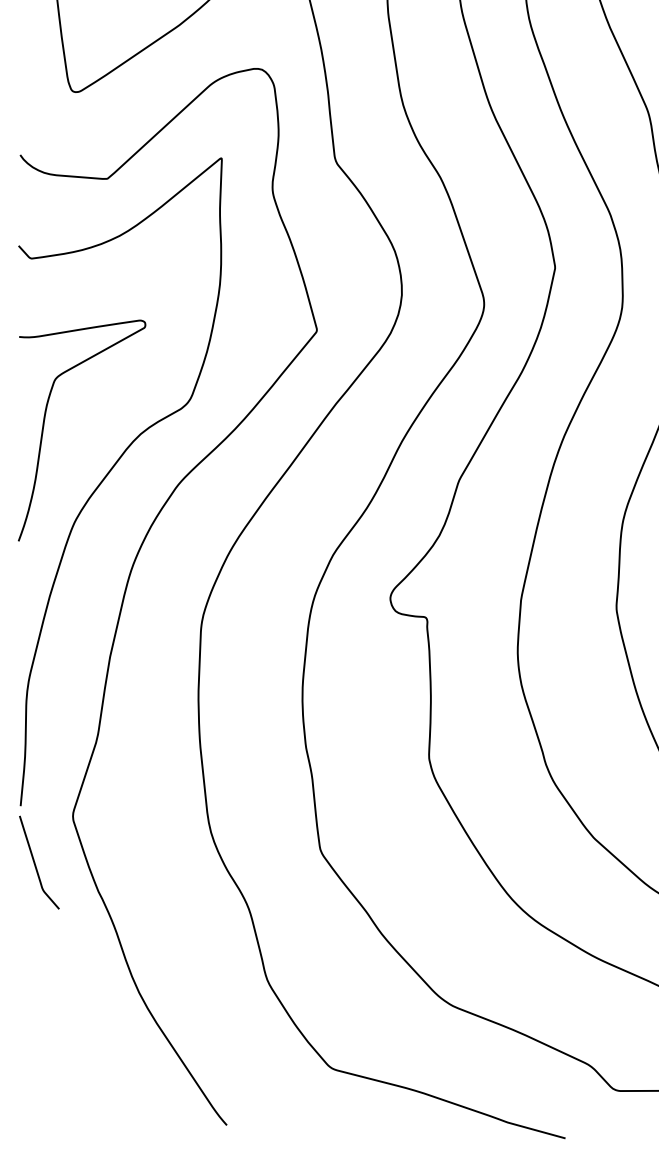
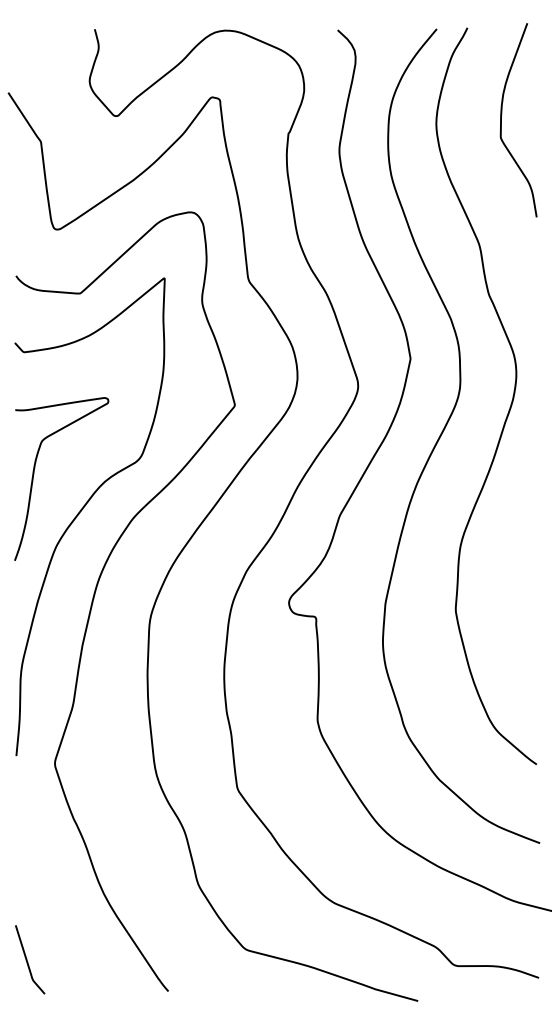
curve: (35, 862) -> (27, 959), moved

